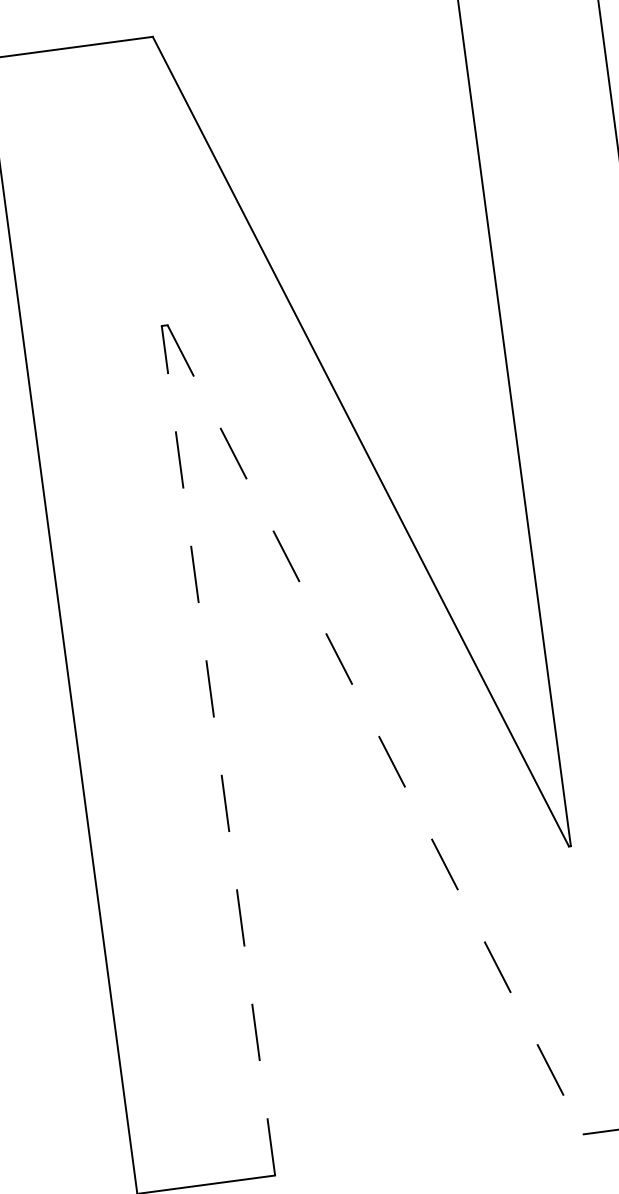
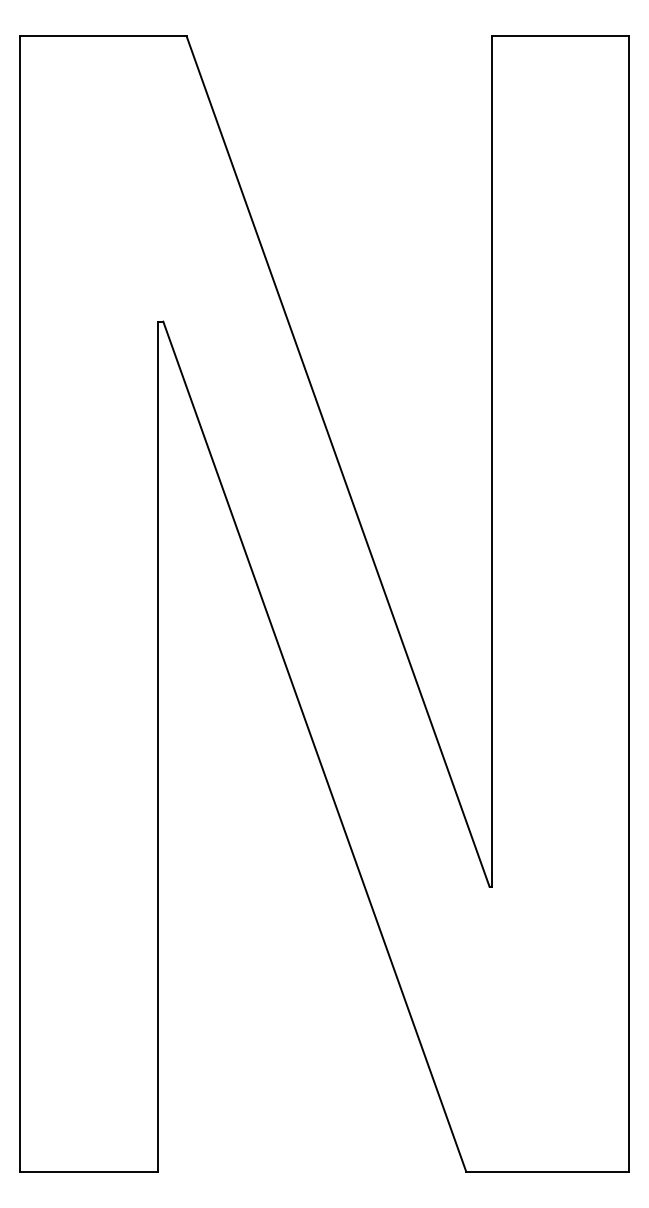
line: (375, 730) -> (314, 747), dashed -> solid
line: (218, 750) -> (157, 746), dashed -> solid

